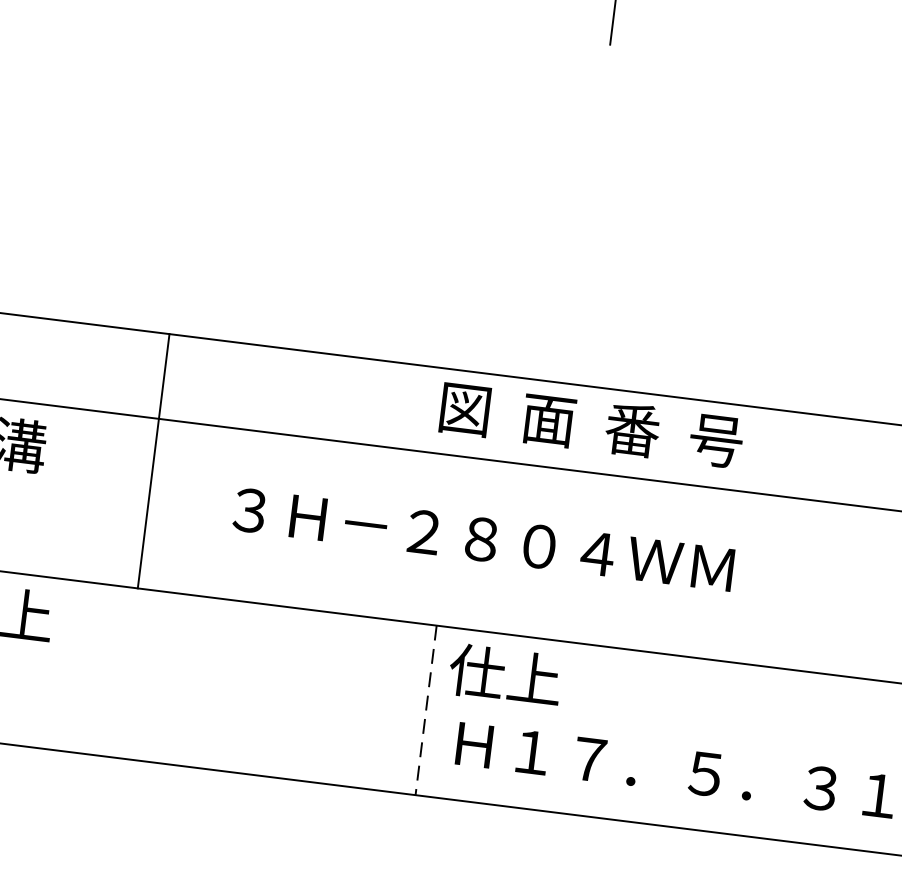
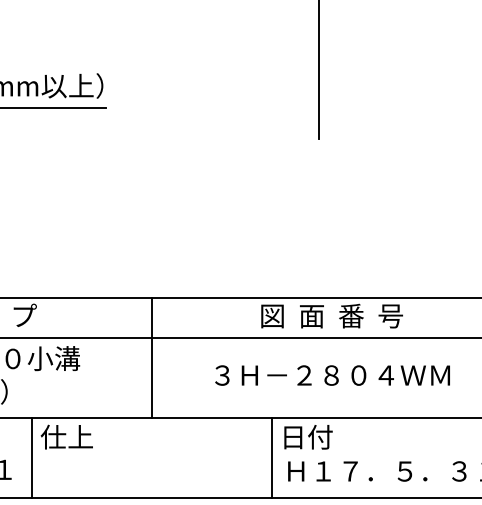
line: (152, 461) -> (151, 358), moved
text: (483, 539) -> (332, 375), moved
text: (505, 673) -> (306, 436), 仕上 -> 日付
line: (425, 711) -> (271, 458), dashed -> solid

